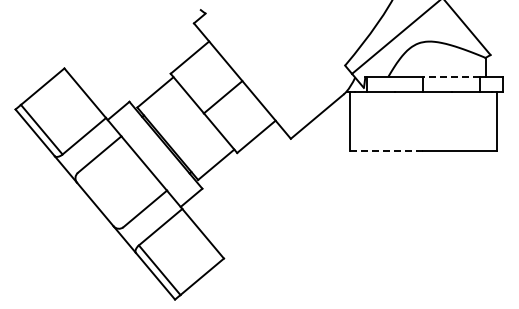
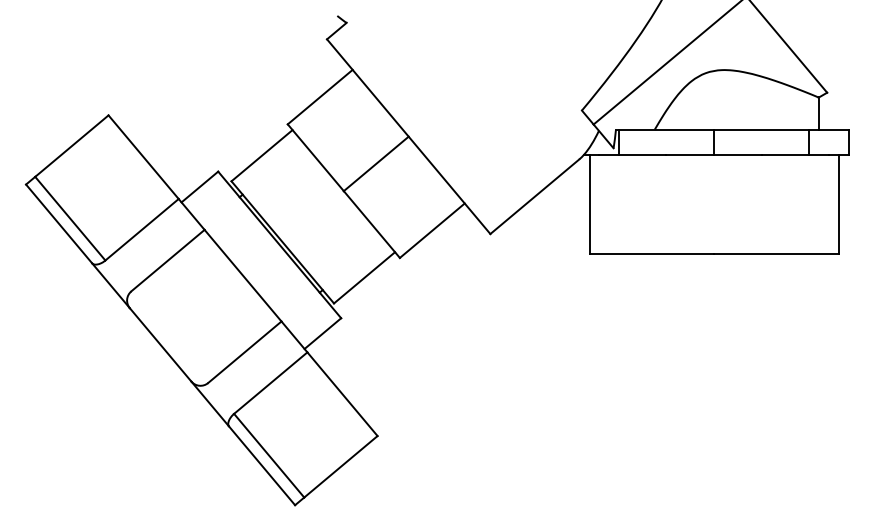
line: (451, 76) -> (761, 128), dashed -> solid
line: (386, 150) -> (651, 253), dashed -> solid

